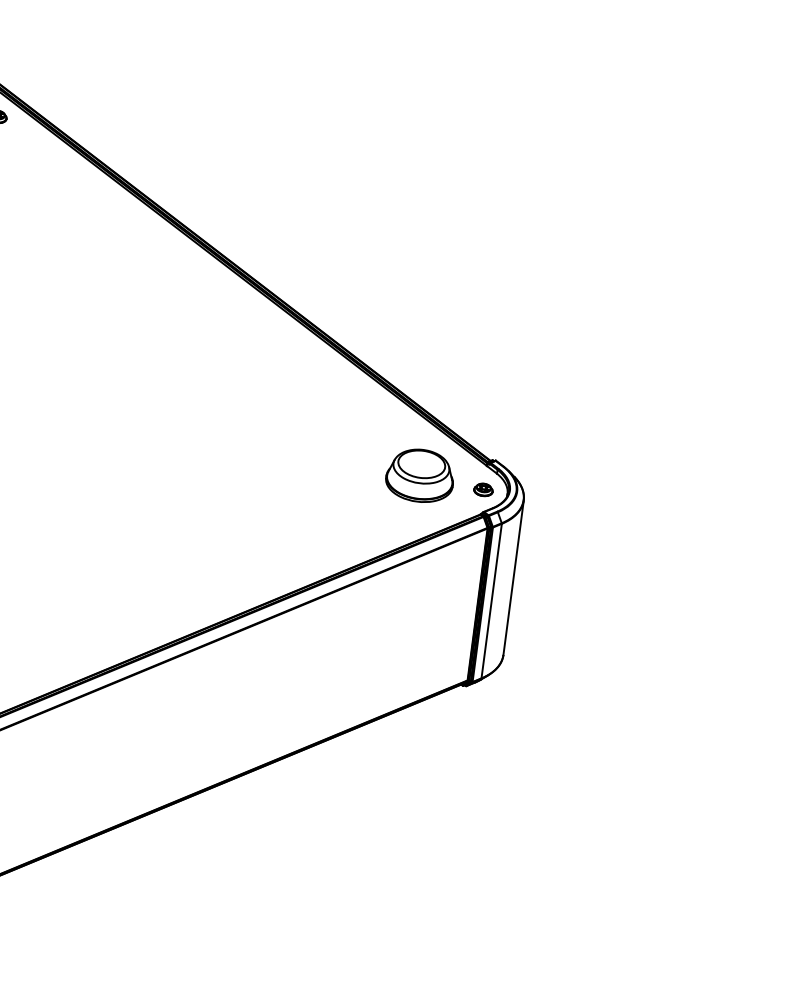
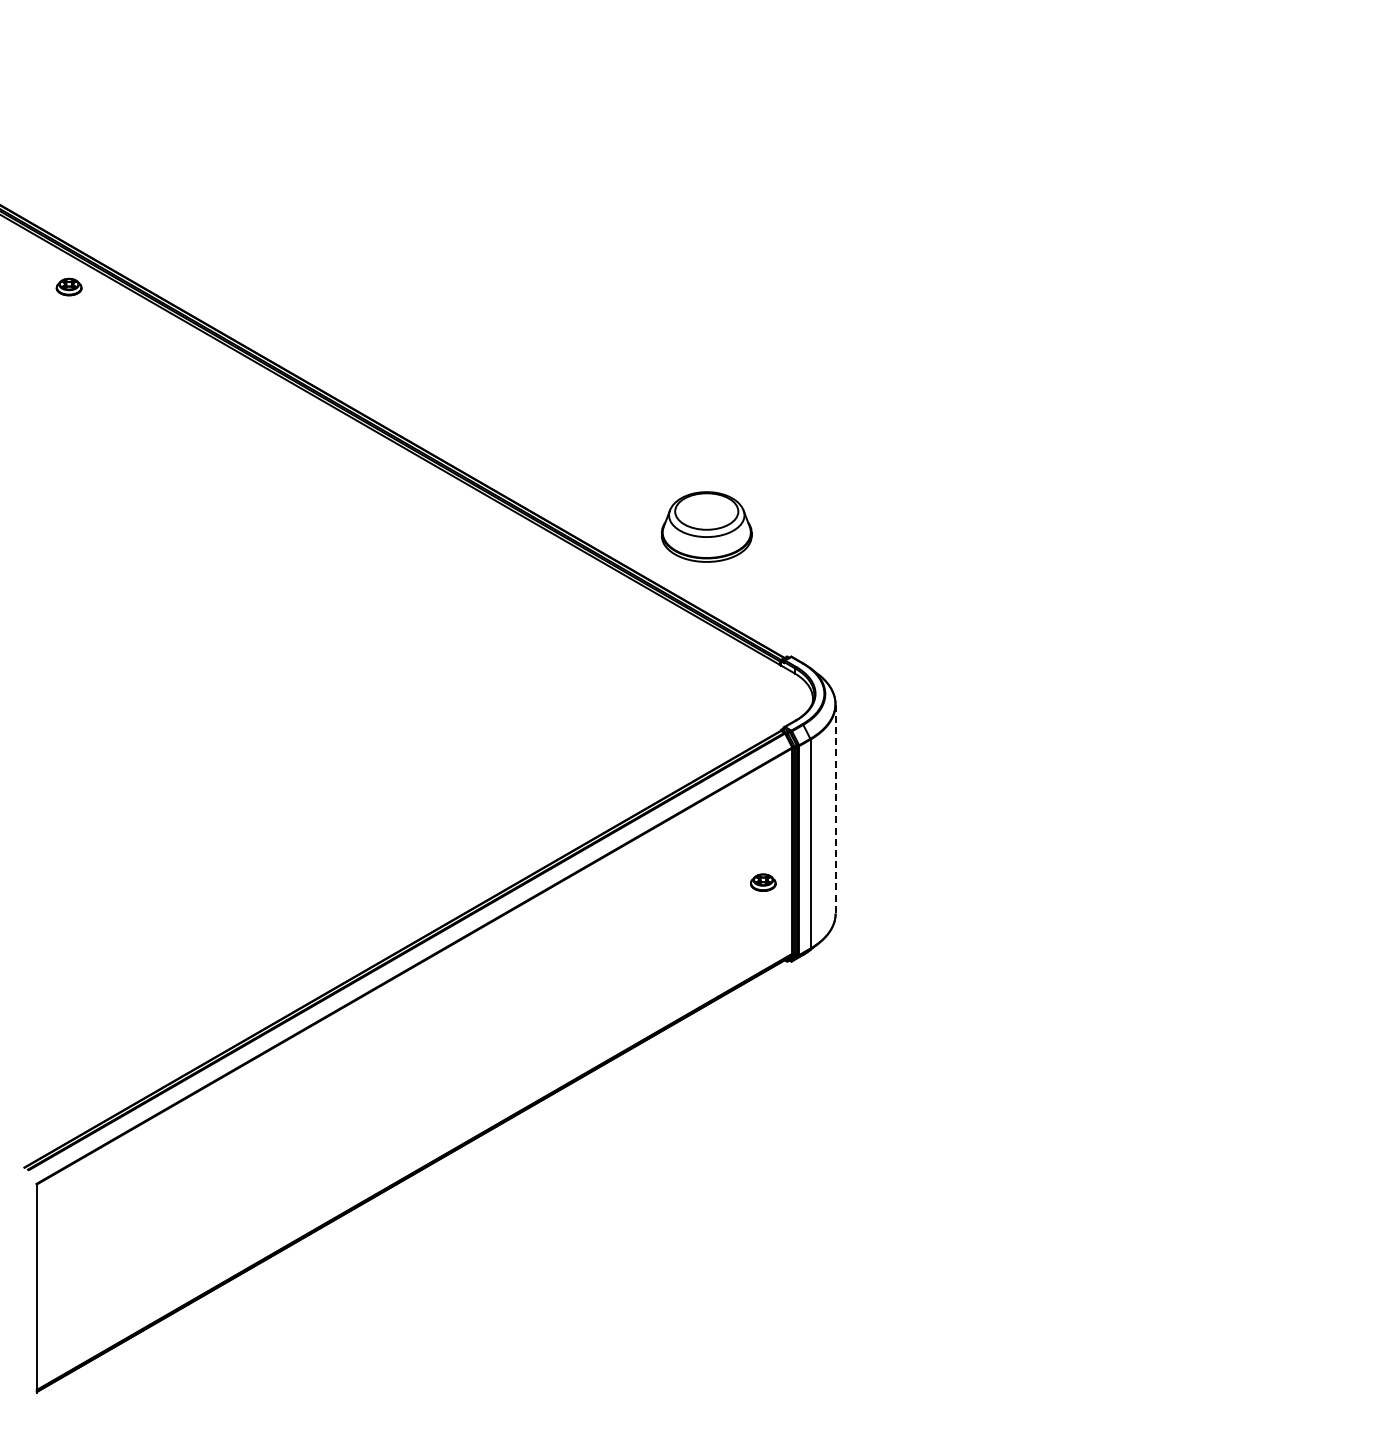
part: (420, 475) -> (706, 526), moved
part: (483, 489) -> (763, 882), moved
line: (513, 577) -> (835, 809), solid -> dashed

